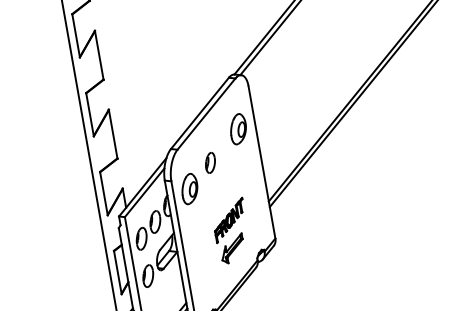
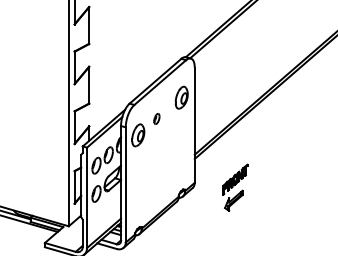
part: (209, 162) -> (156, 118), size x0.7
part: (231, 230) -> (235, 187), moved

